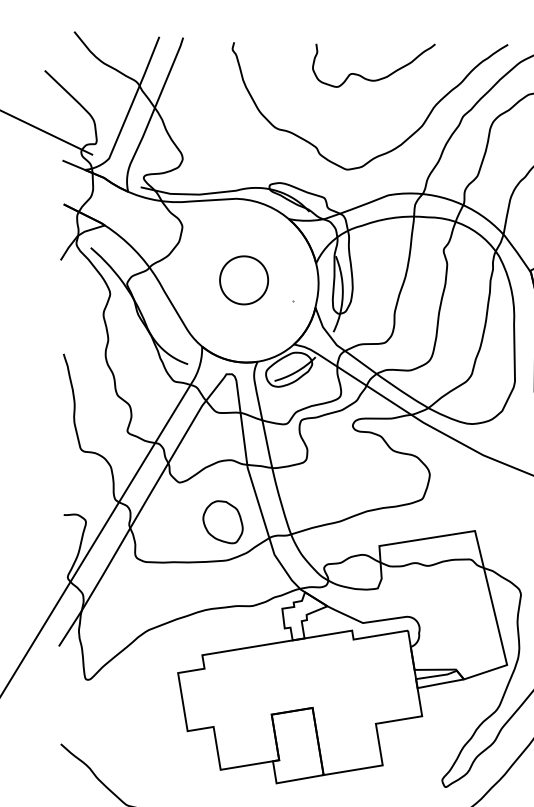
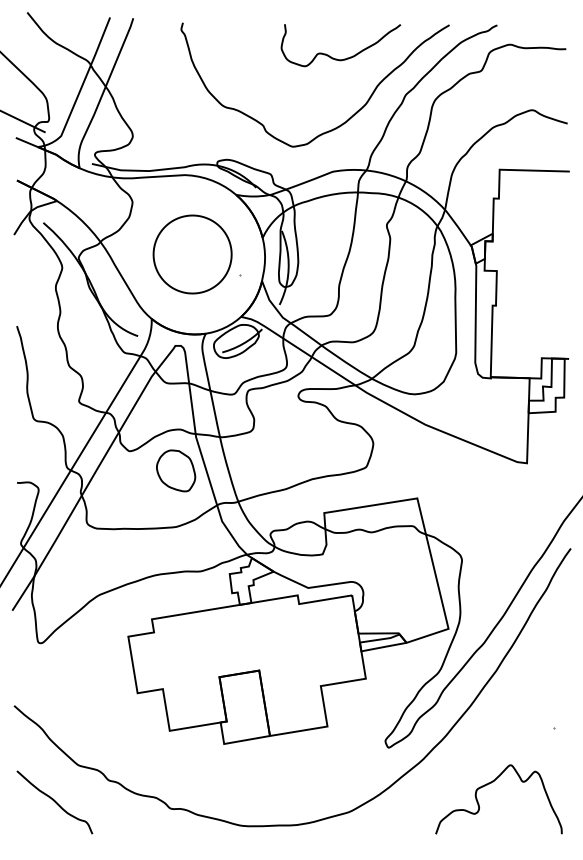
curve: (369, 78) -> (336, 58), moved
part: (244, 280) -> (192, 254), size x1.67
part: (223, 521) -> (176, 470), moved

